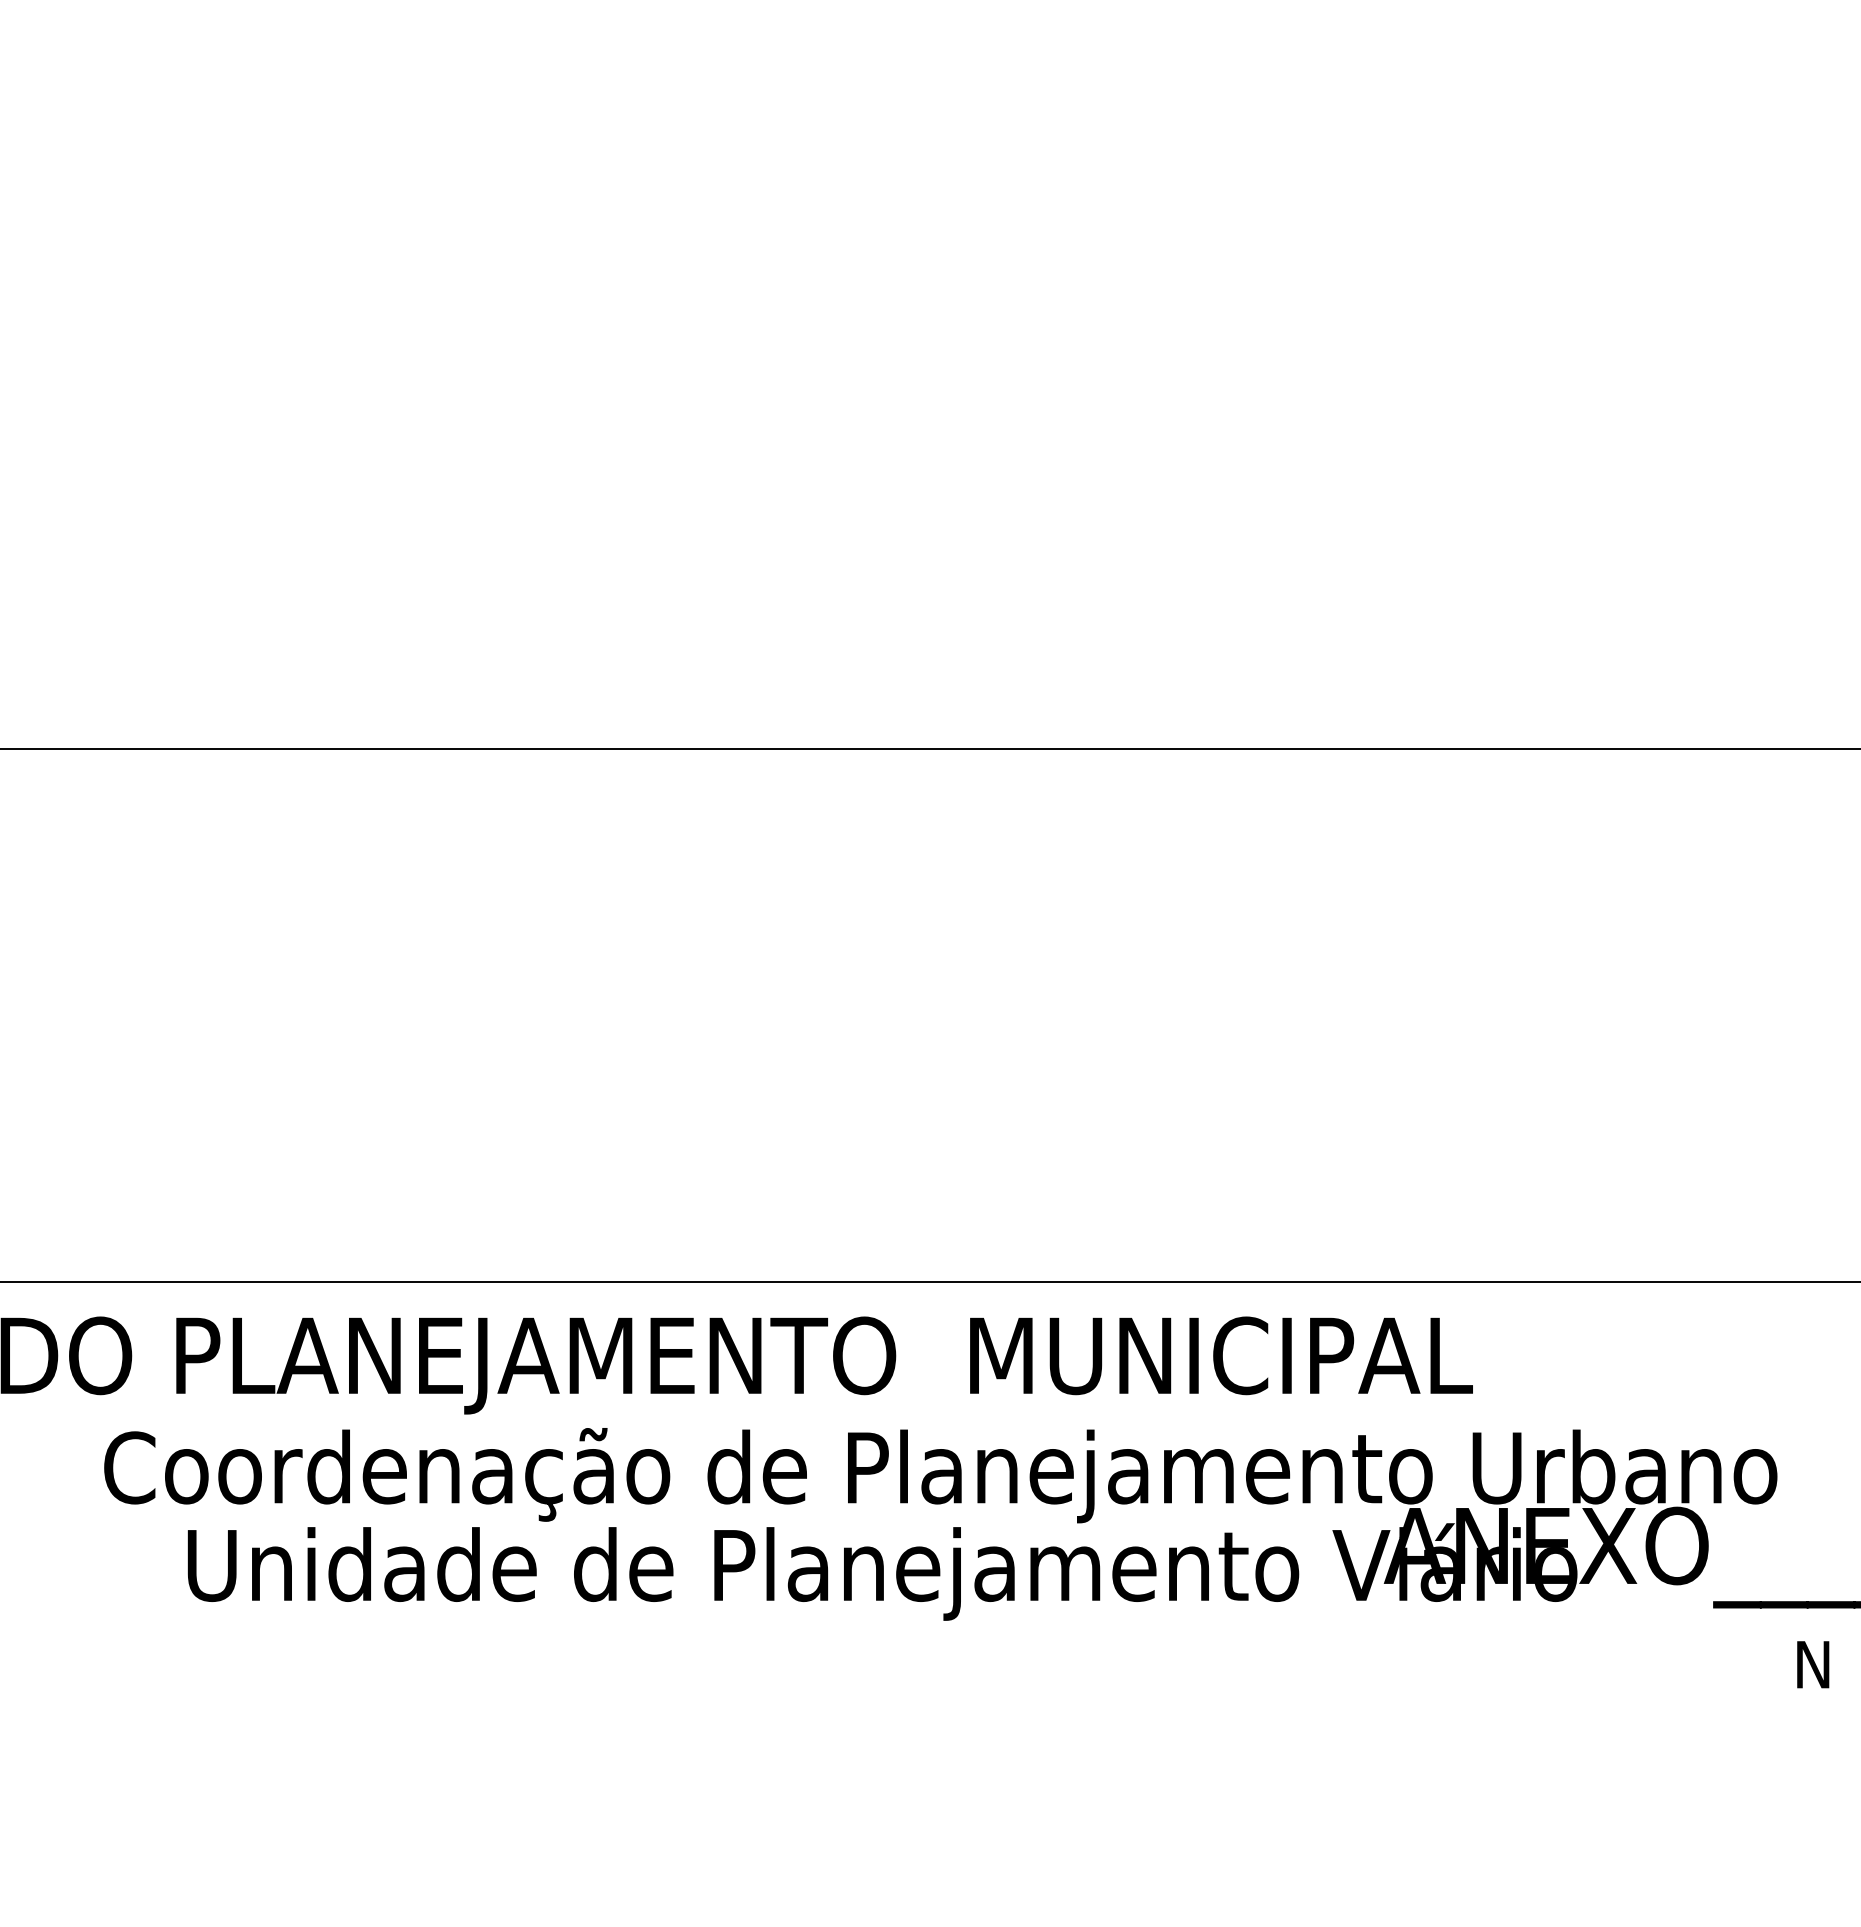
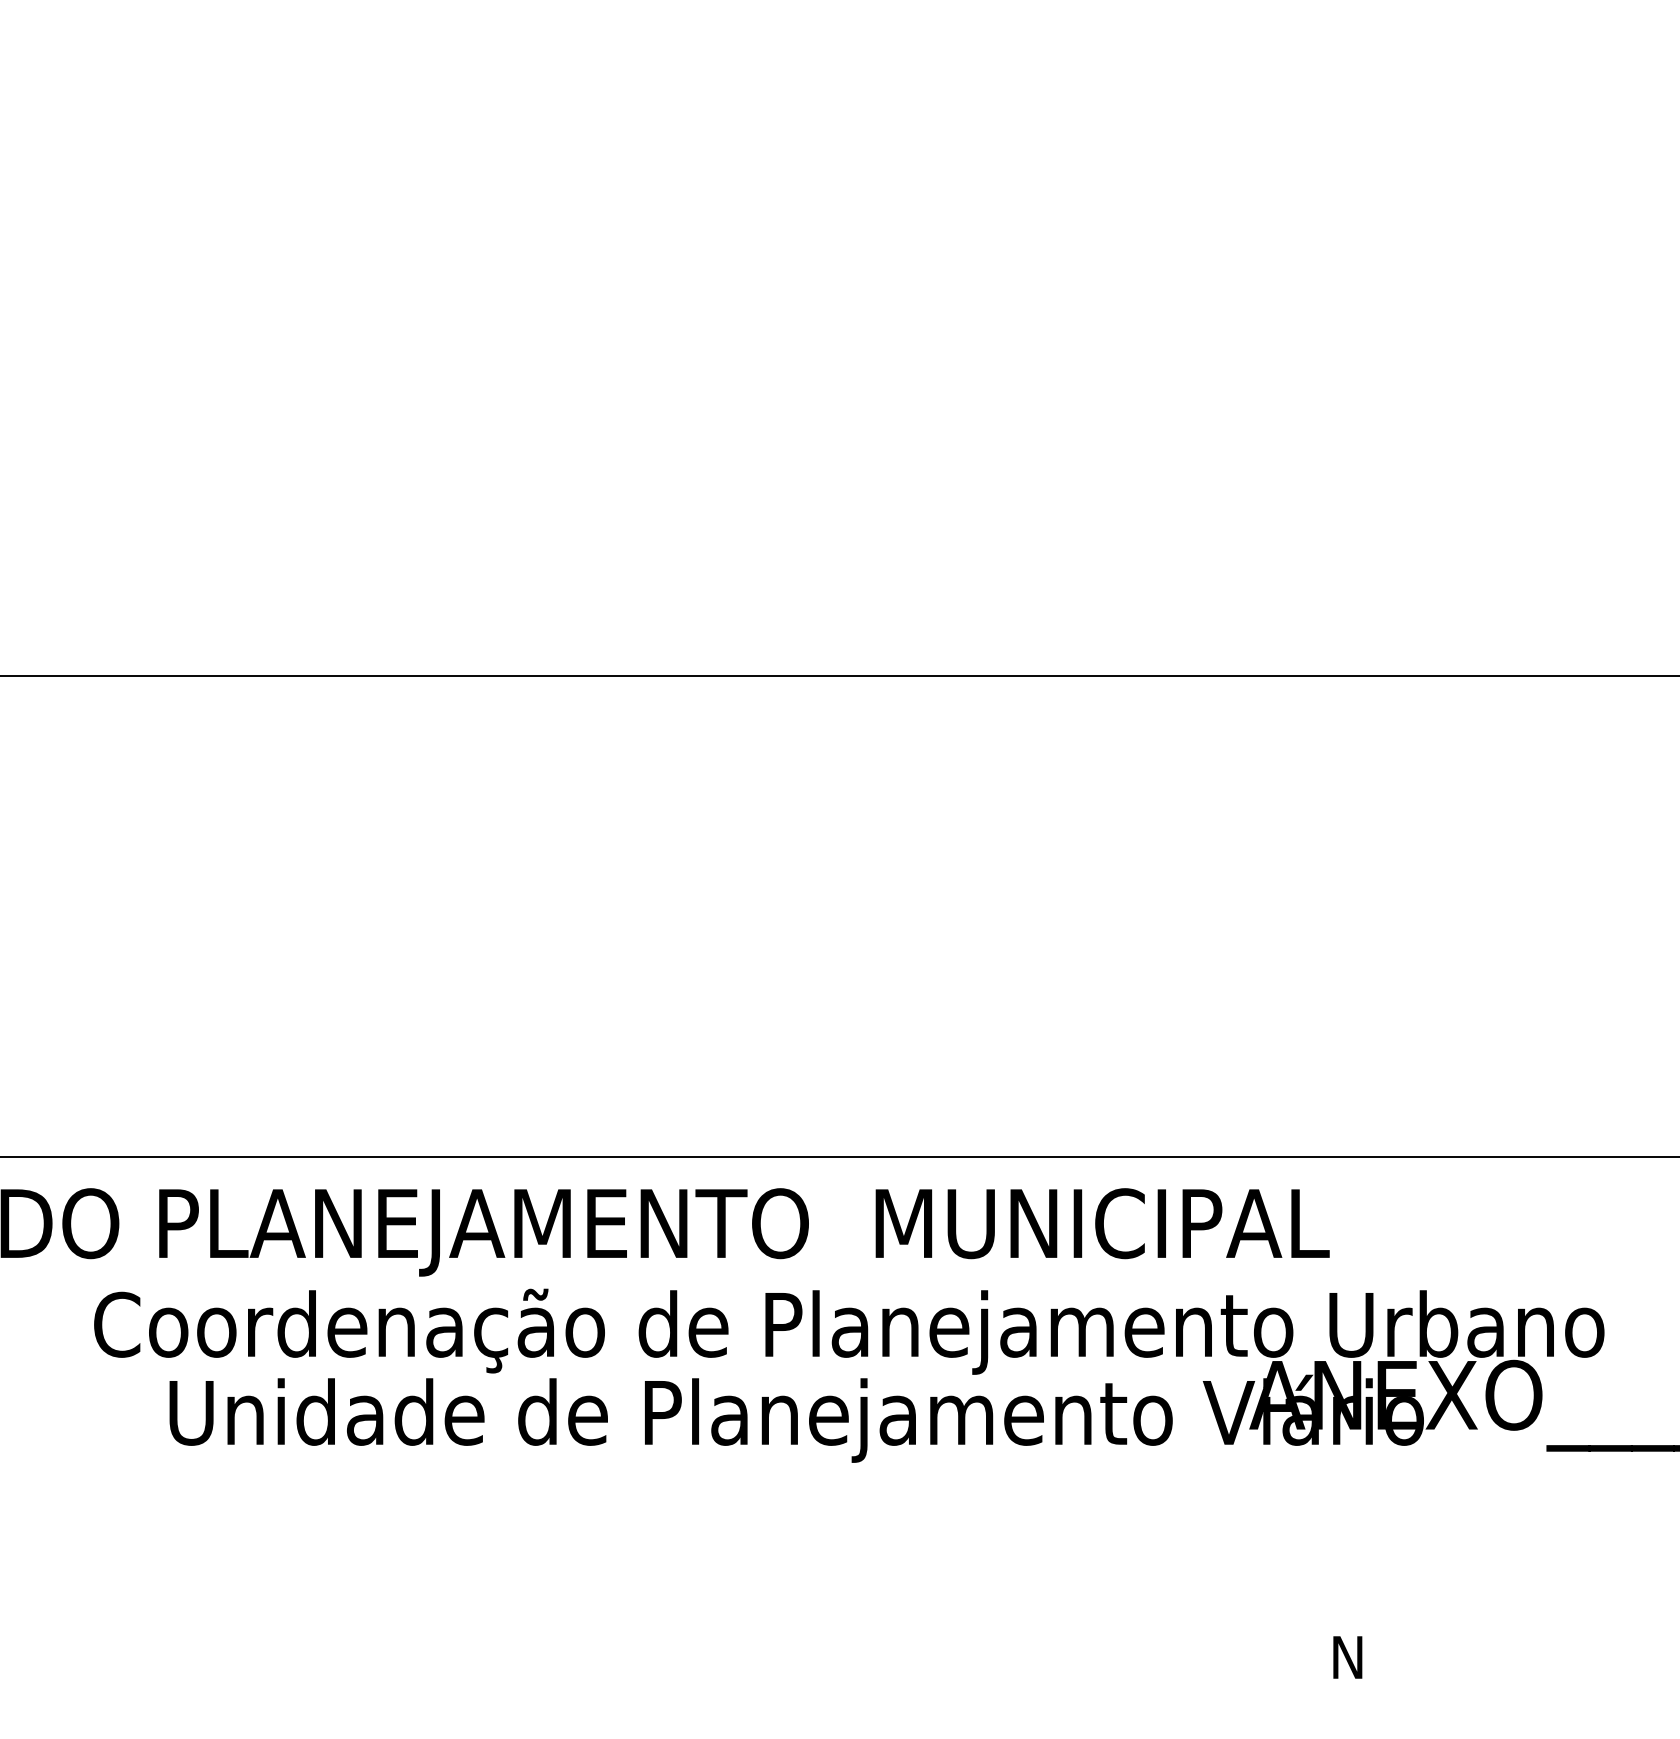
text: (1812, 1664) -> (1347, 1657), moved

